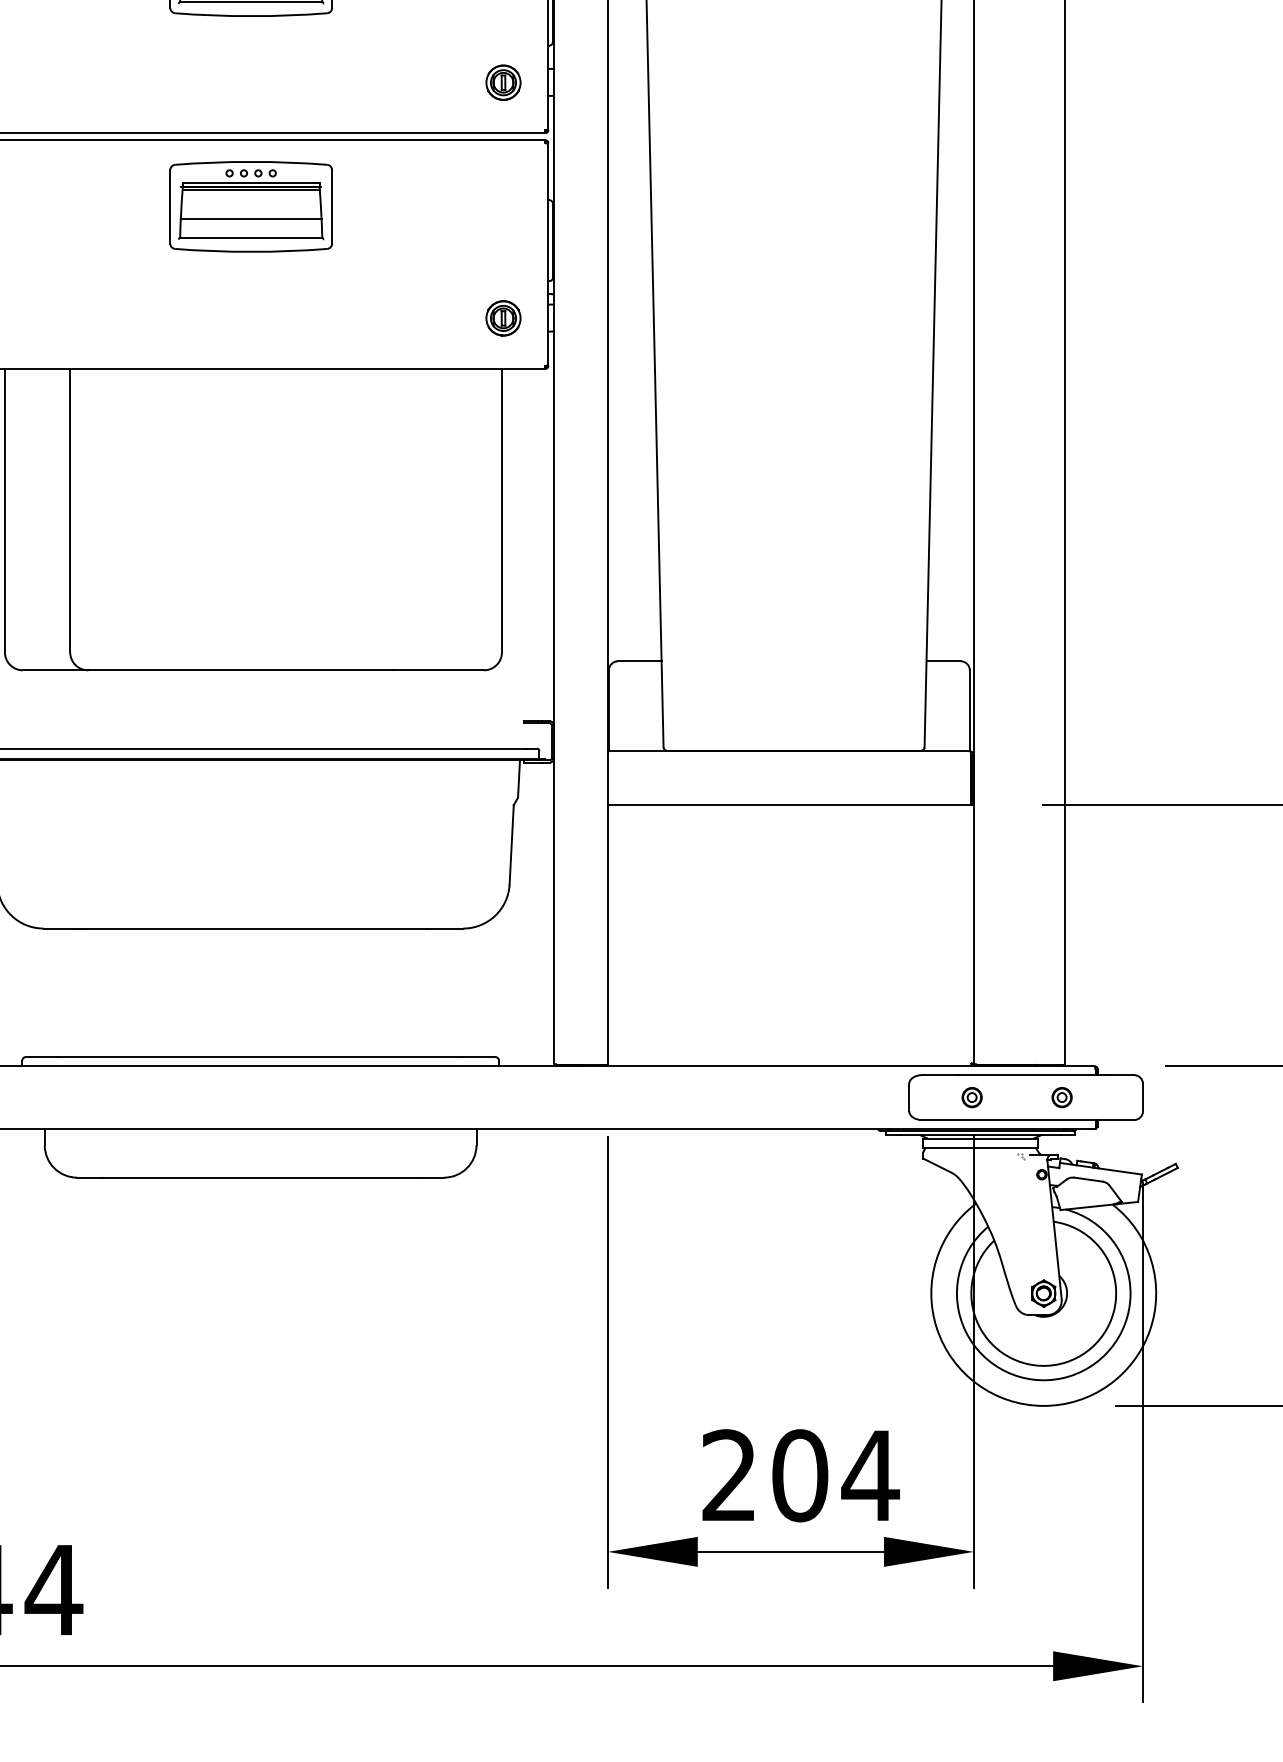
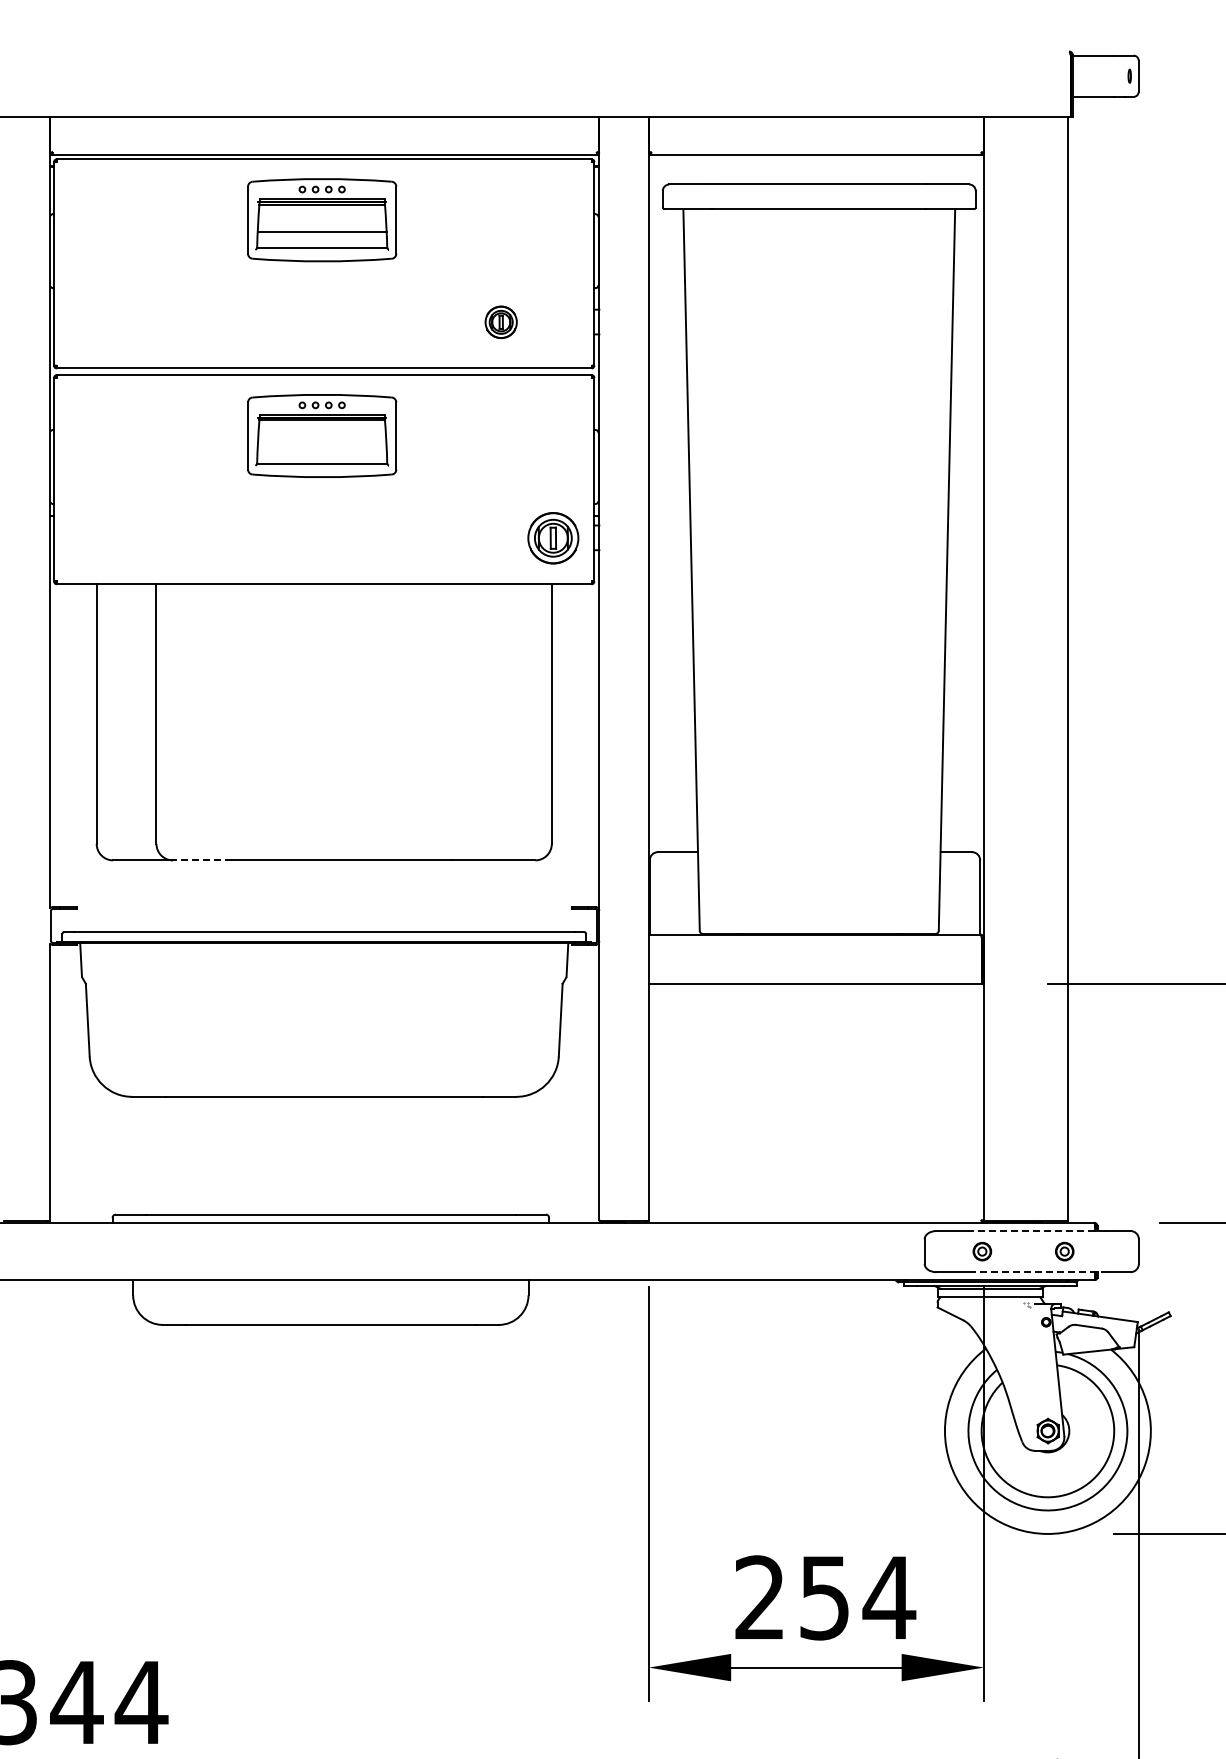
part: (502, 82) -> (500, 322), moved
line: (250, 219) -> (321, 447), removed
part: (502, 317) -> (552, 537), size x1.6
line: (119, 670) -> (201, 860), solid -> dashed
line: (1032, 1075) -> (1037, 1231), solid -> dashed
line: (1033, 1120) -> (1038, 1272), solid -> dashed
text: (799, 1475) -> (824, 1597), 204 -> 254

